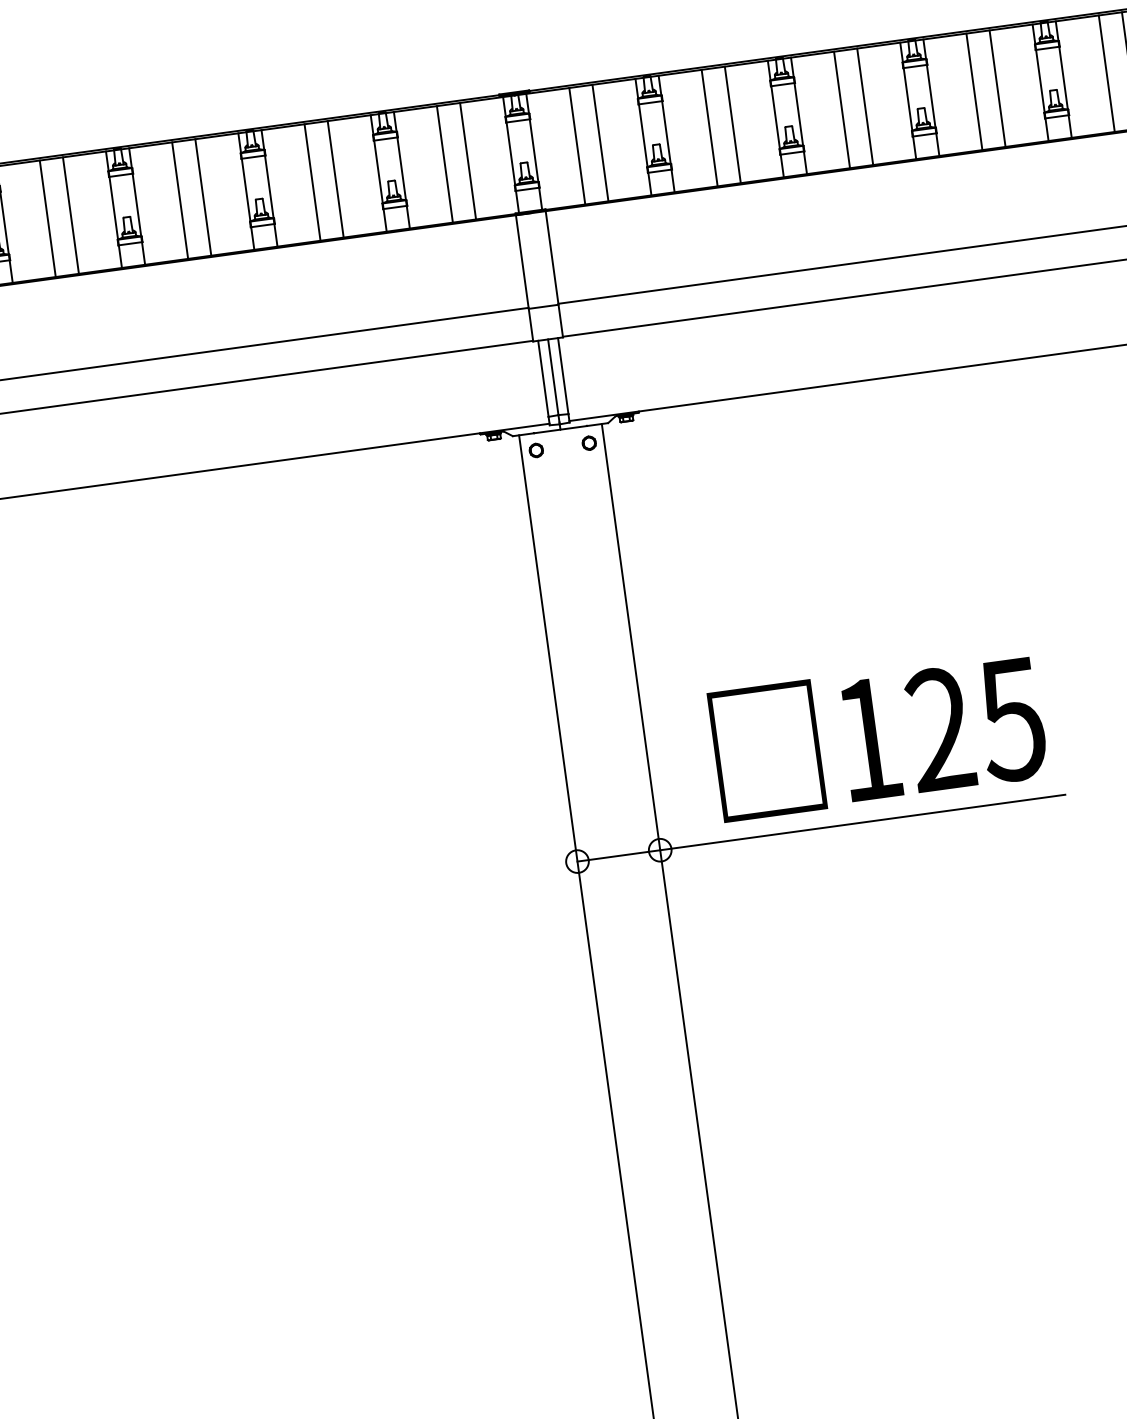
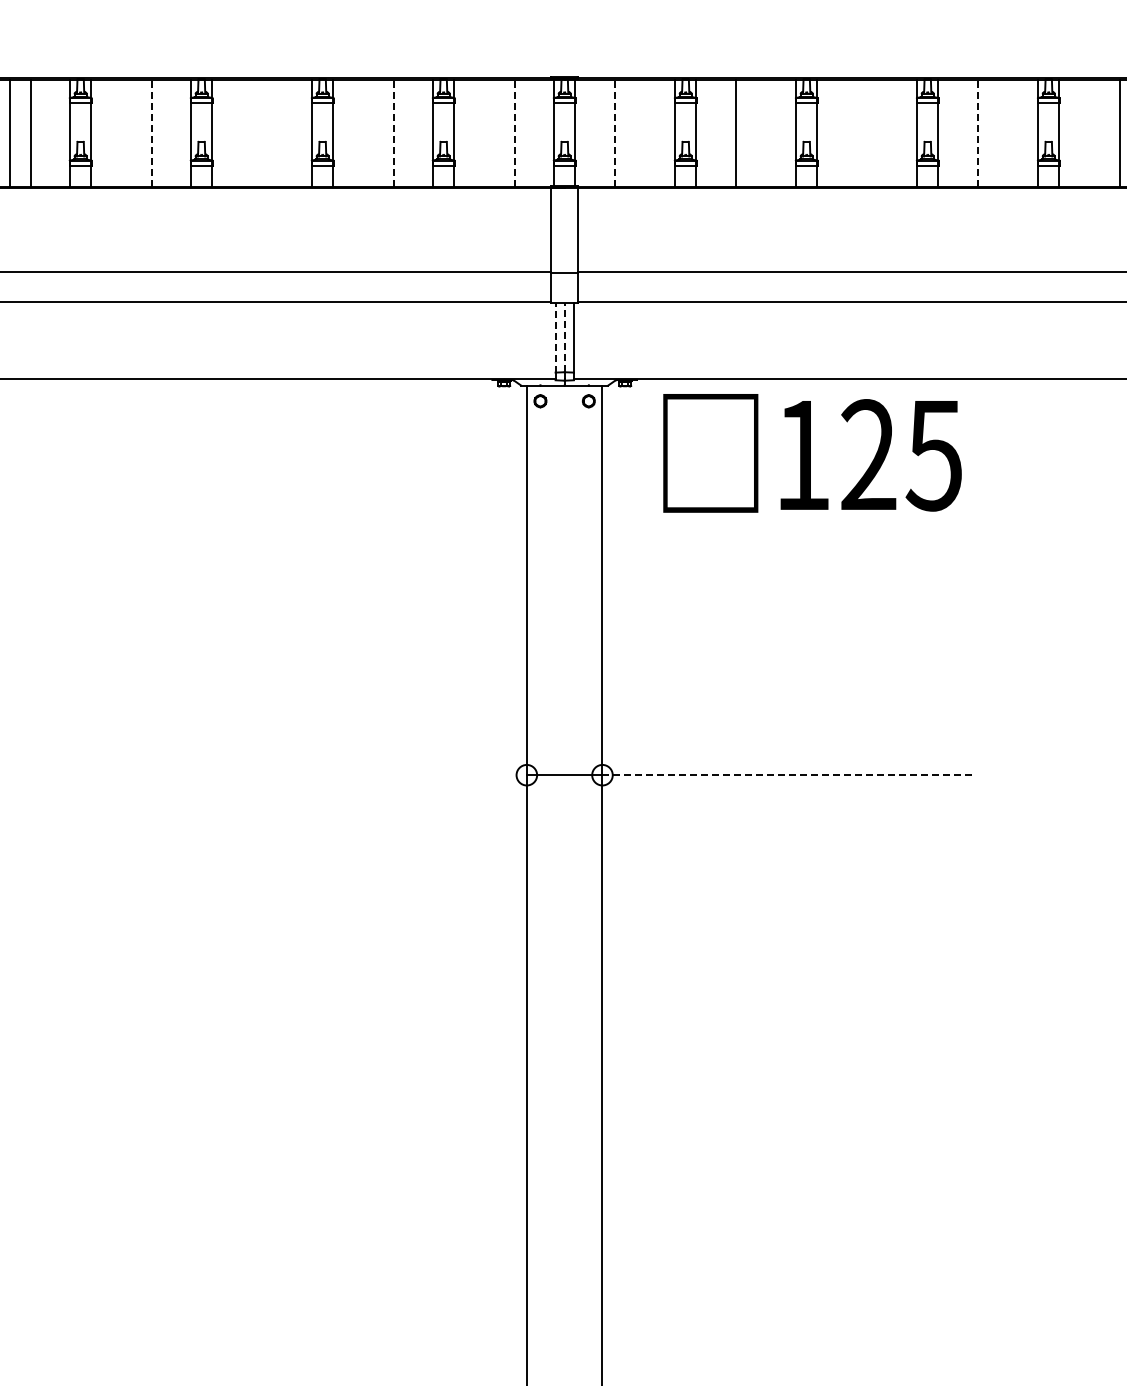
line: (1106, 73) -> (1098, 133), removed
line: (997, 88) -> (998, 133), removed
line: (974, 91) -> (977, 132), solid -> dashed
line: (864, 107) -> (877, 133), removed
line: (841, 110) -> (856, 133), removed
line: (732, 125) -> (756, 133), removed
line: (600, 143) -> (635, 133), removed
line: (577, 145) -> (614, 132), solid -> dashed
line: (467, 160) -> (514, 132), solid -> dashed
line: (444, 164) -> (493, 133), removed
line: (335, 178) -> (393, 132), solid -> dashed
line: (312, 182) -> (372, 133), removed
line: (203, 197) -> (272, 133), removed
line: (180, 200) -> (251, 133), removed
line: (70, 214) -> (151, 132), solid -> dashed
line: (47, 219) -> (130, 133), removed
line: (553, 377) -> (564, 337), solid -> dashed
line: (543, 378) -> (555, 337), solid -> dashed
text: (878, 735) -> (812, 453), moved
line: (863, 822) -> (788, 775), solid -> dashed

